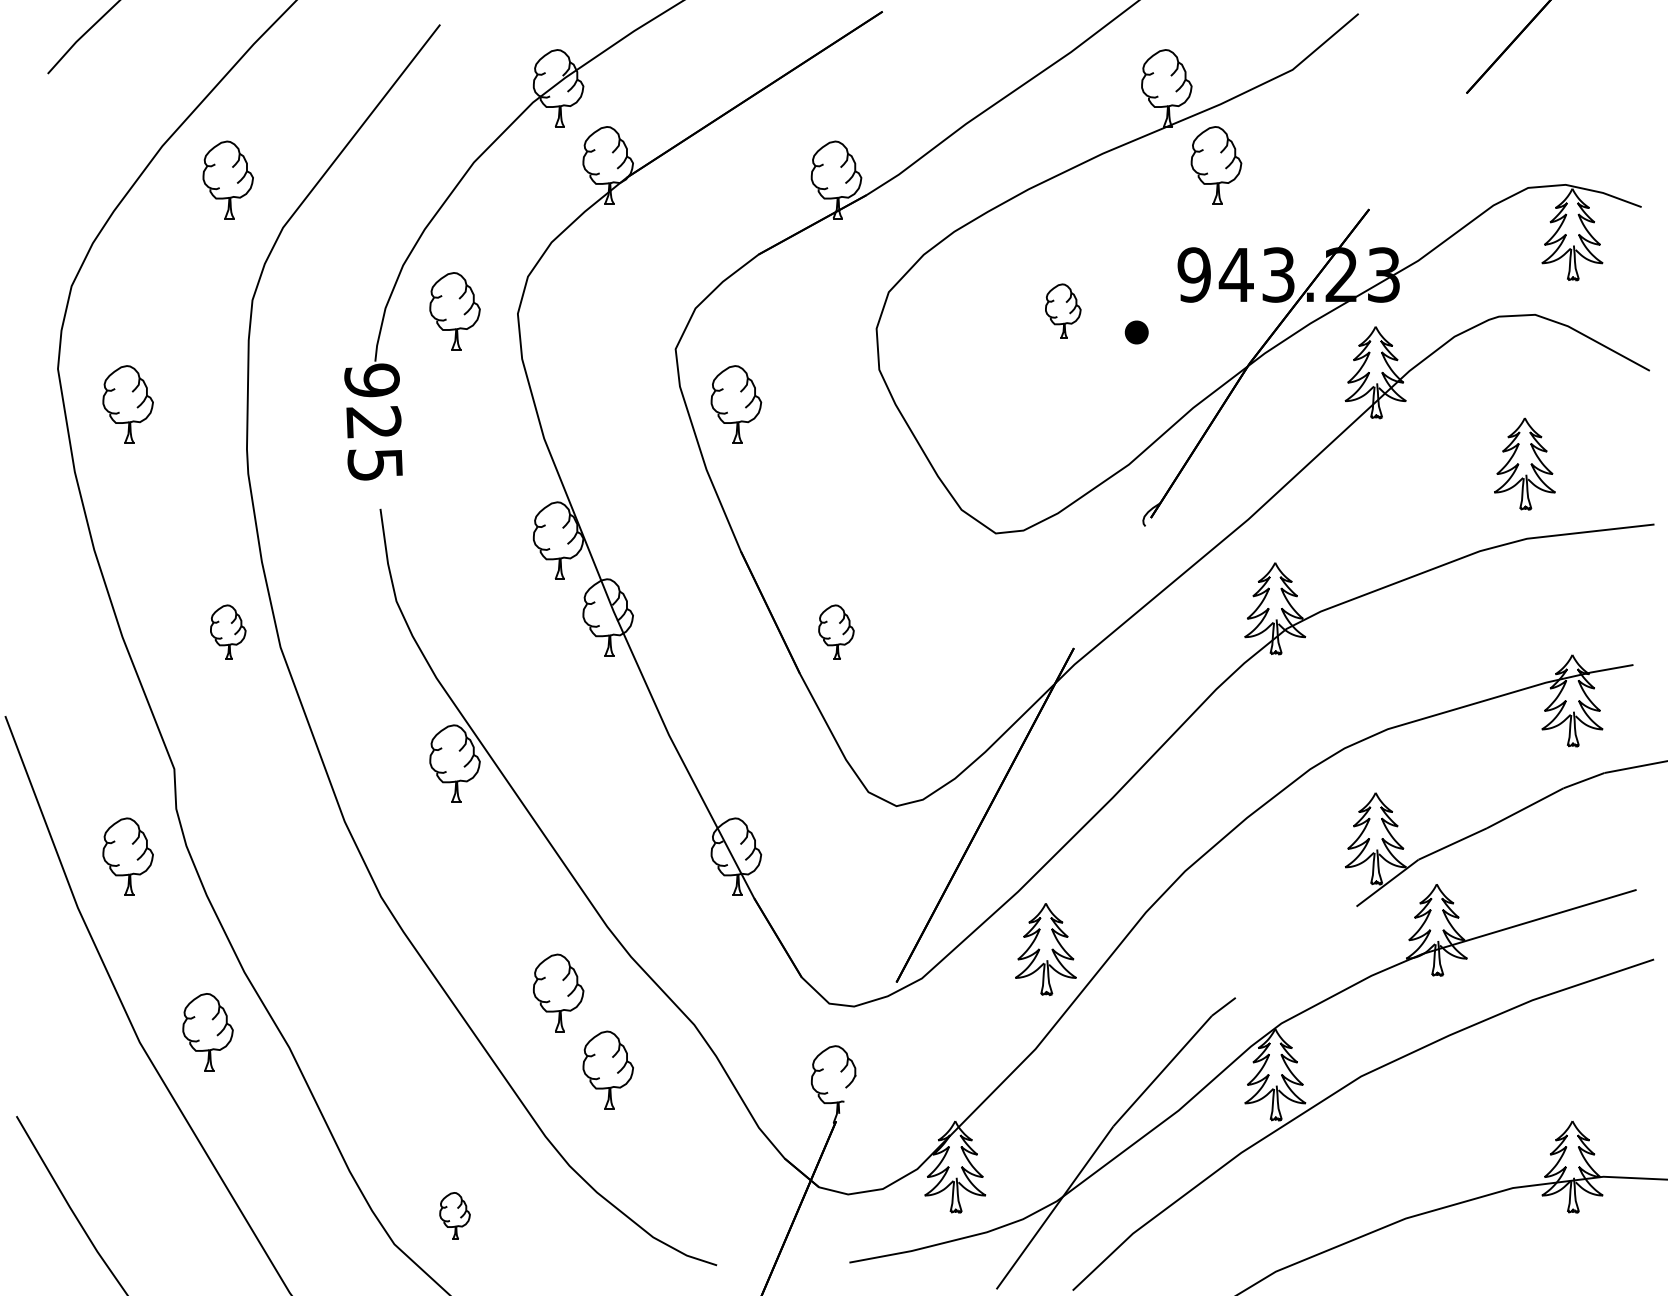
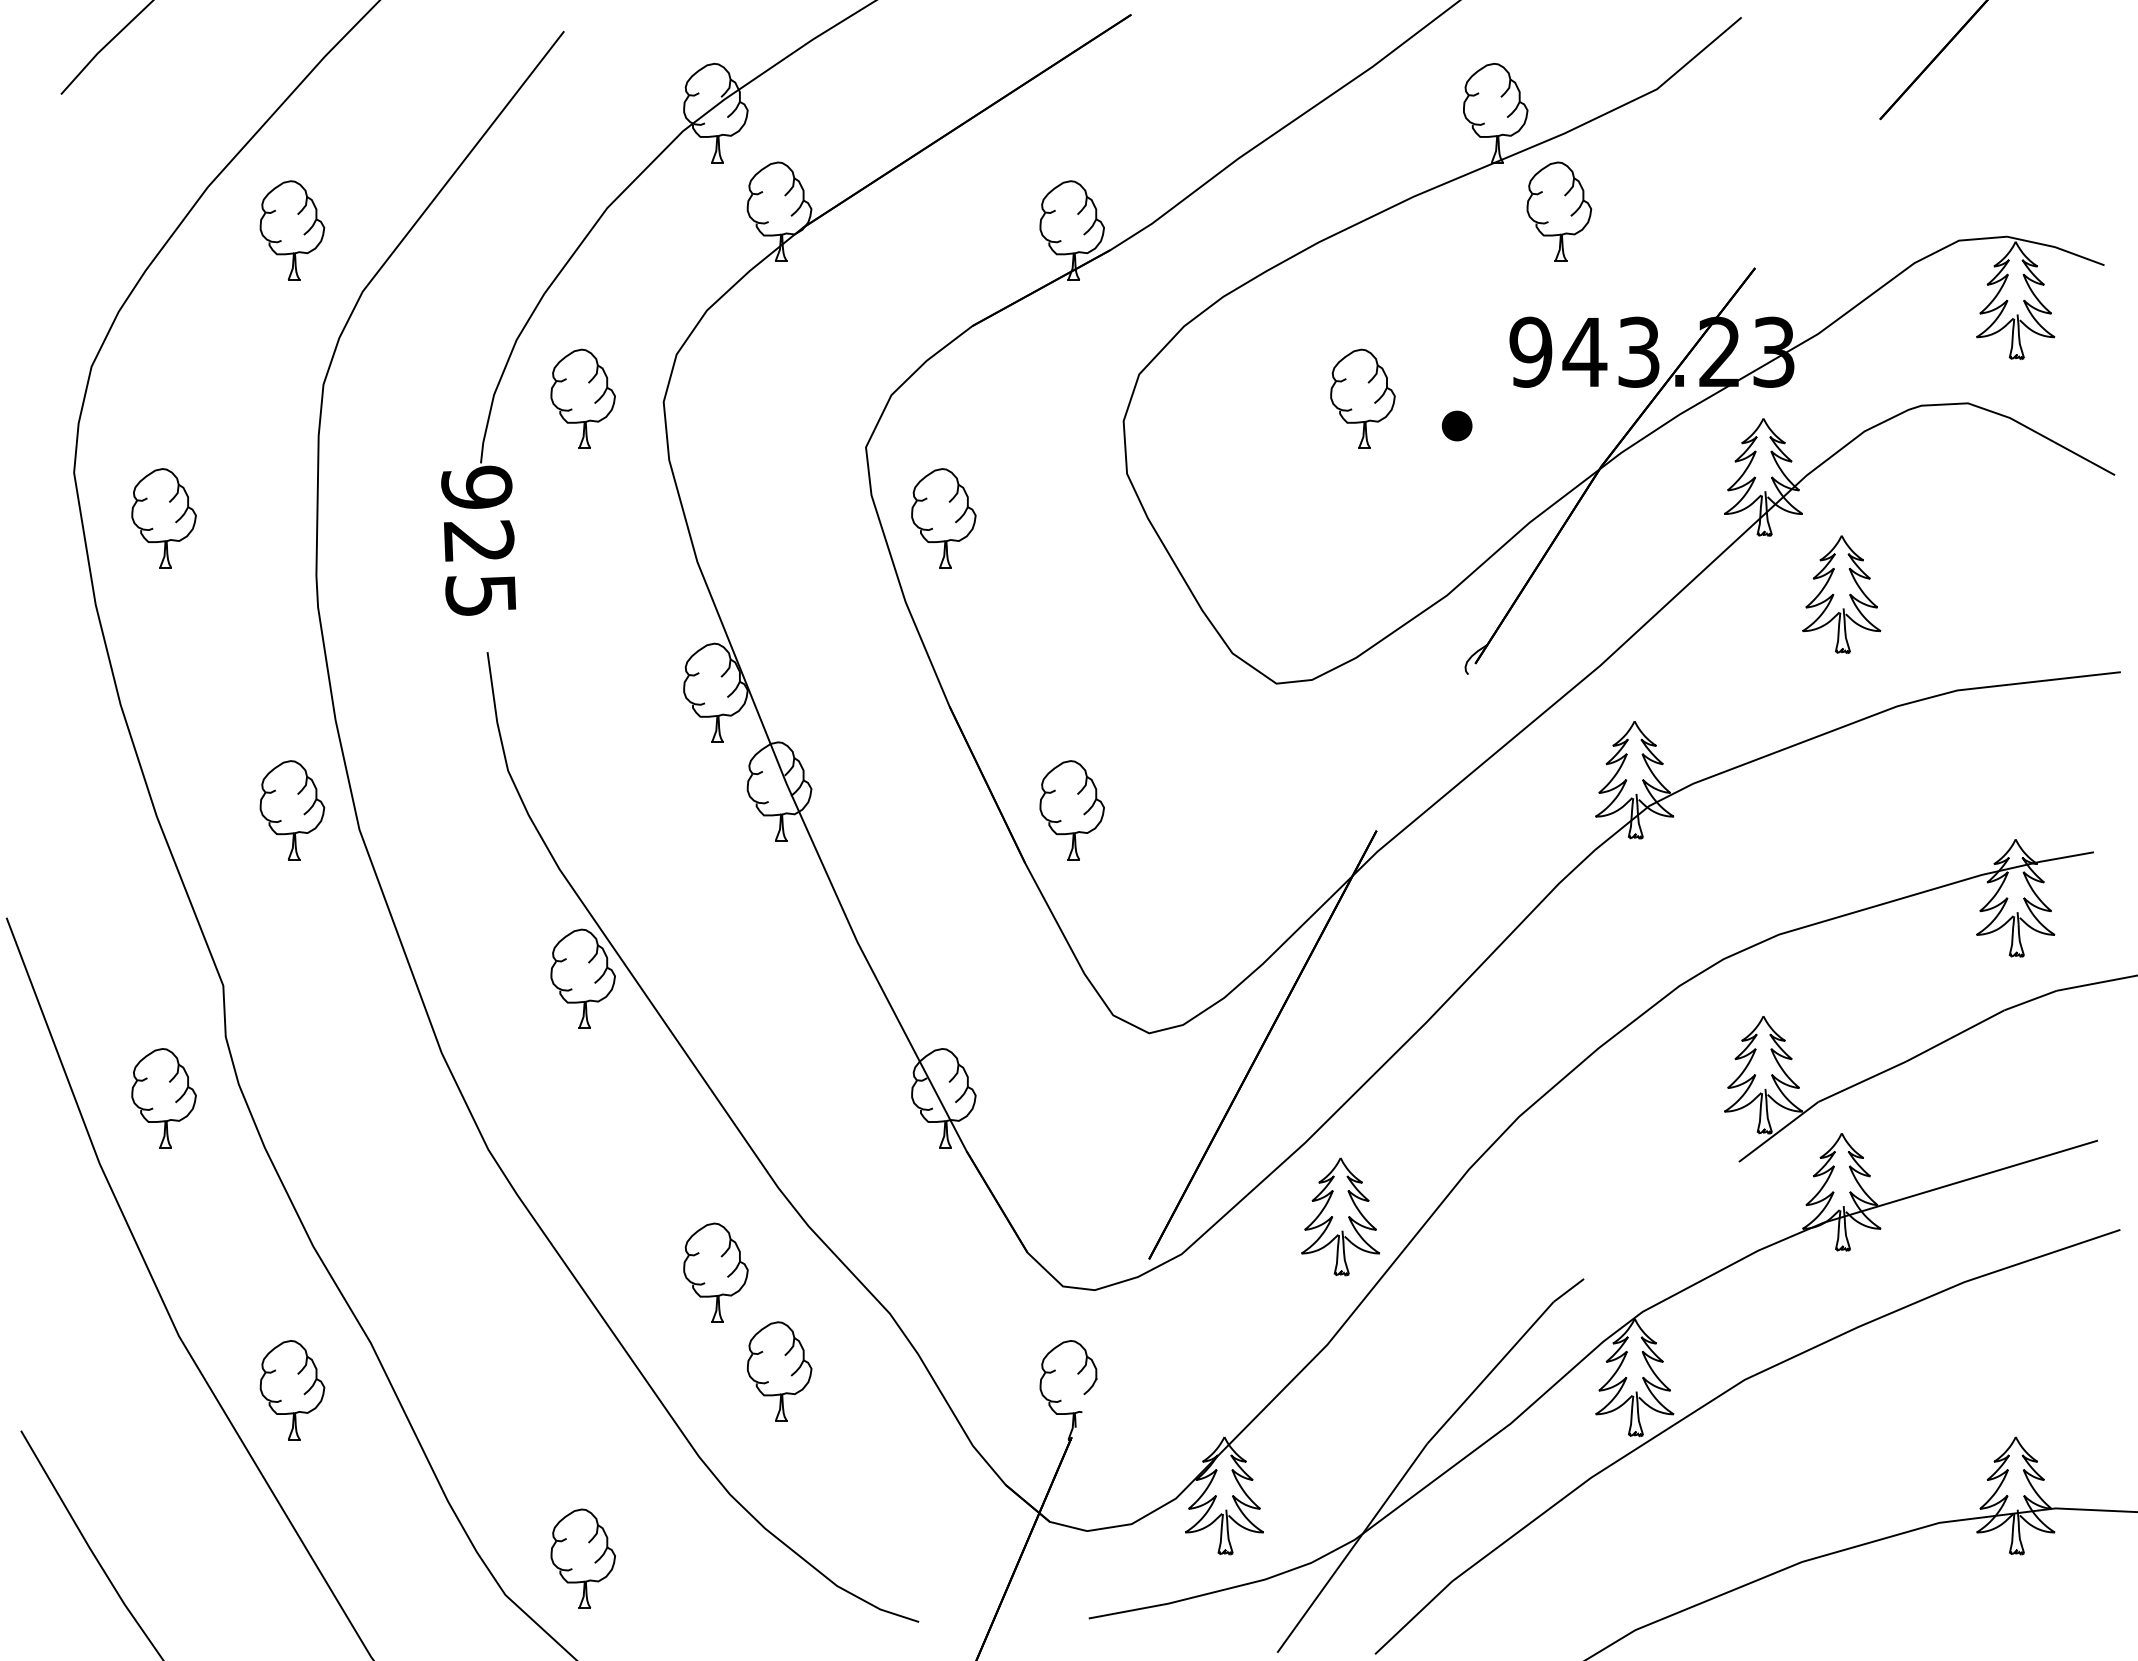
part: (1062, 311) -> (1362, 398), size x1.43
part: (1524, 463) -> (1841, 594), moved
part: (228, 632) -> (292, 810), size x1.43
part: (835, 632) -> (1071, 810), size x1.43
part: (208, 1032) -> (292, 1390), moved
part: (454, 1215) -> (582, 1558), size x1.67

